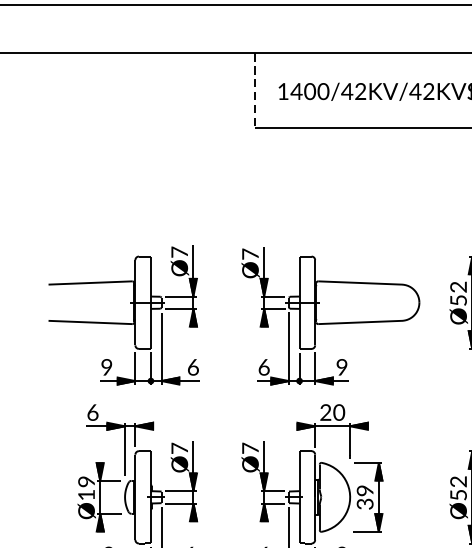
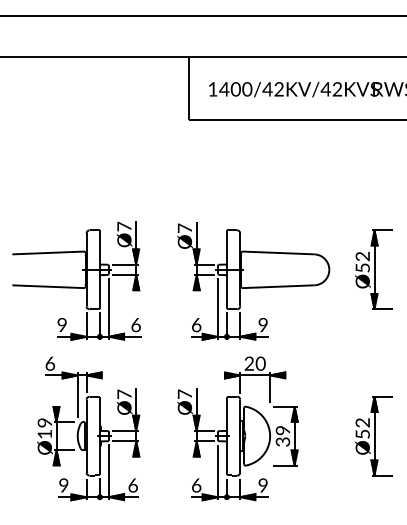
line: (255, 90) -> (189, 88), dashed -> solid

